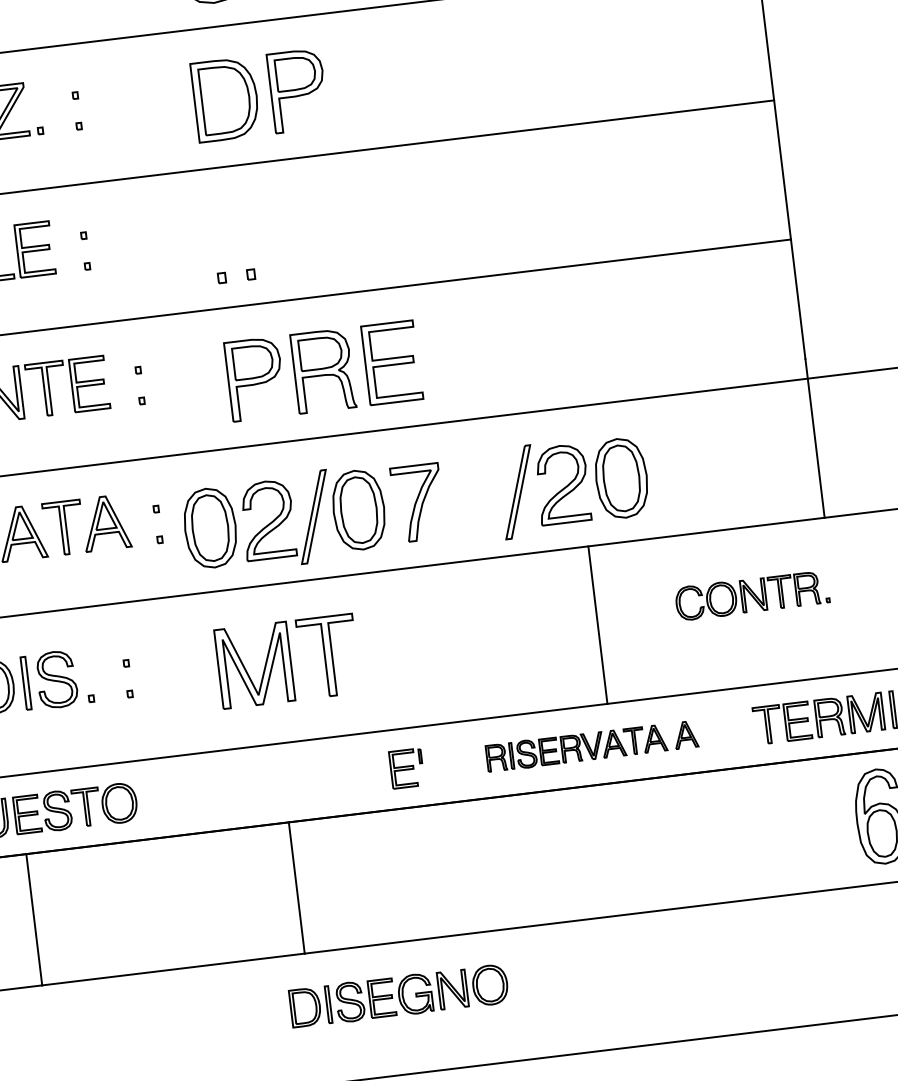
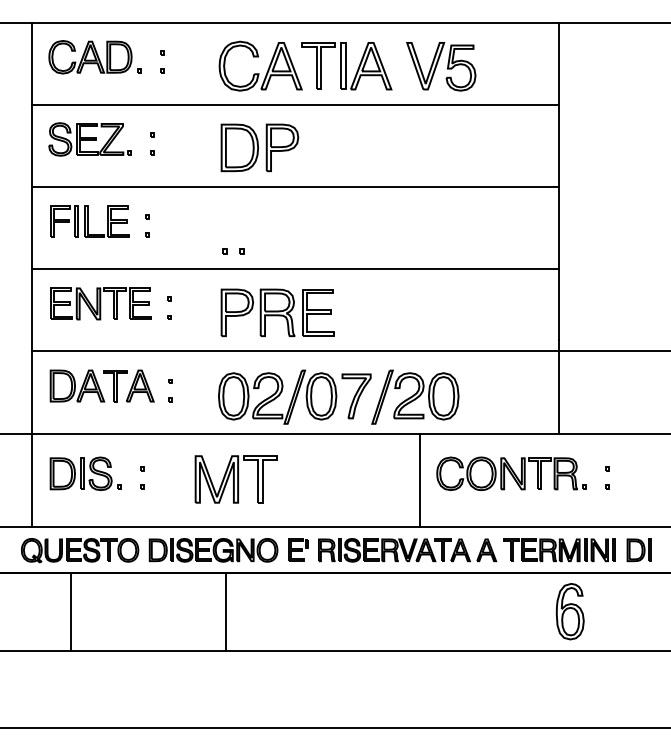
part: (313, 515) -> (294, 396), moved
part: (752, 594) -> (511, 473), size x1.67
part: (591, 746) -> (407, 550), size x1.43
part: (398, 996) -> (213, 550), moved

